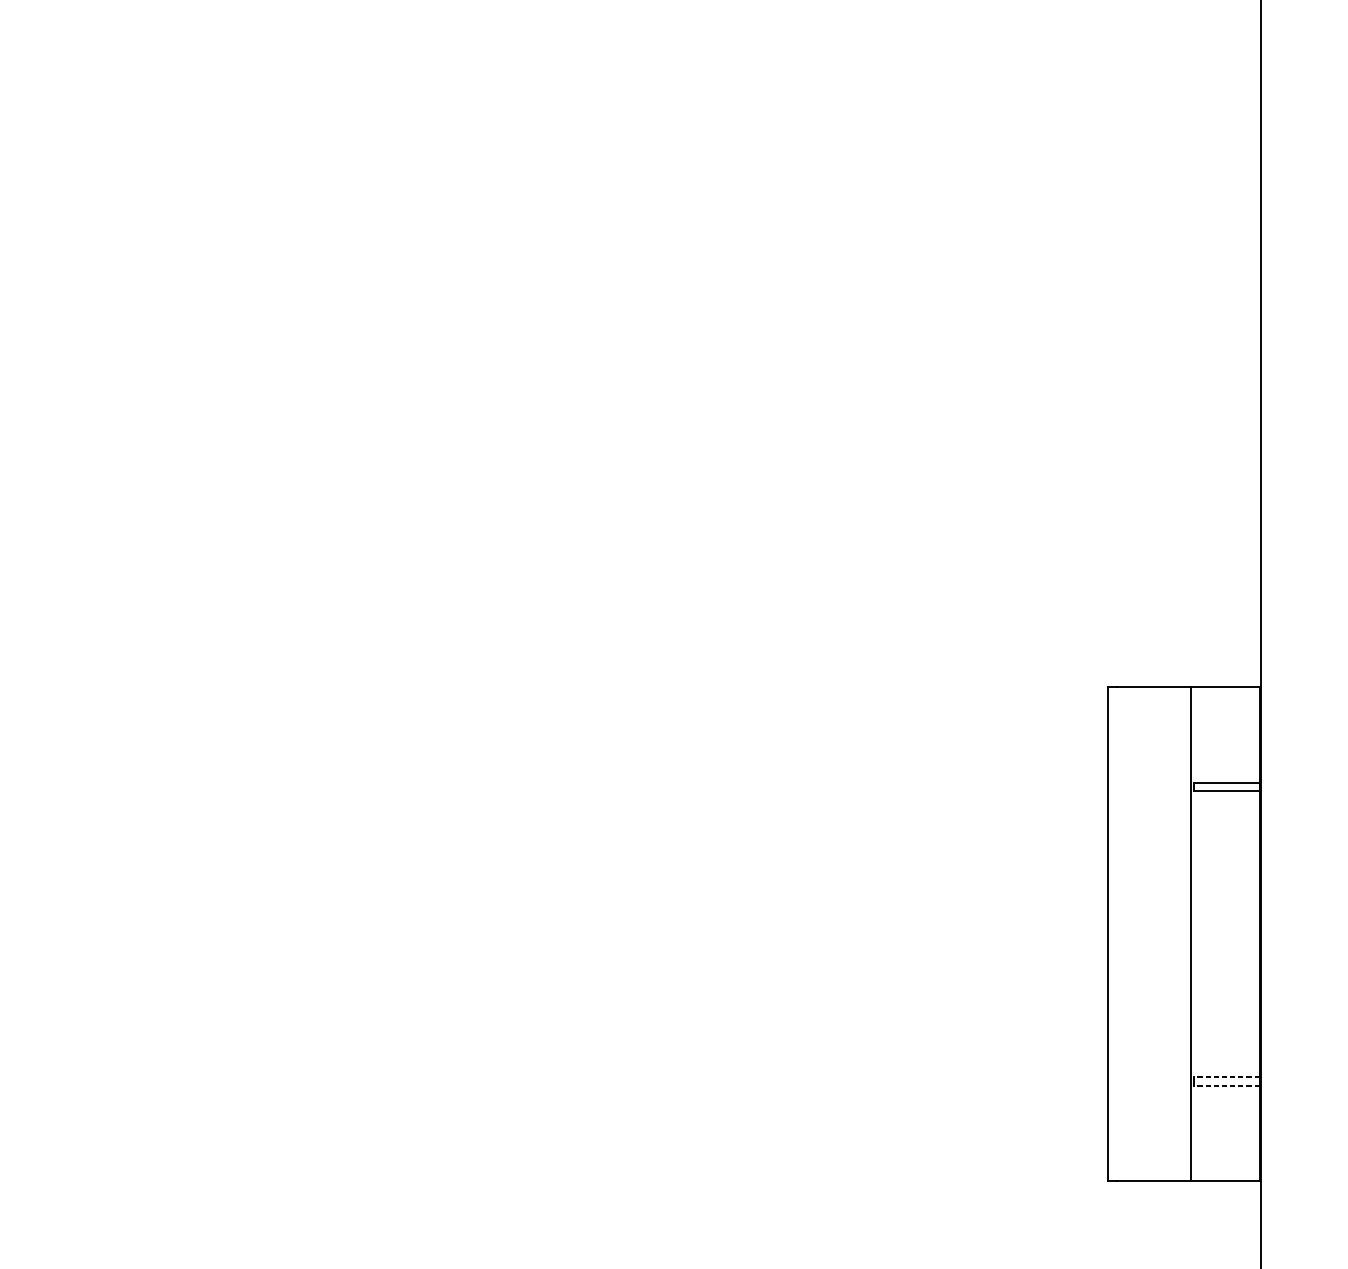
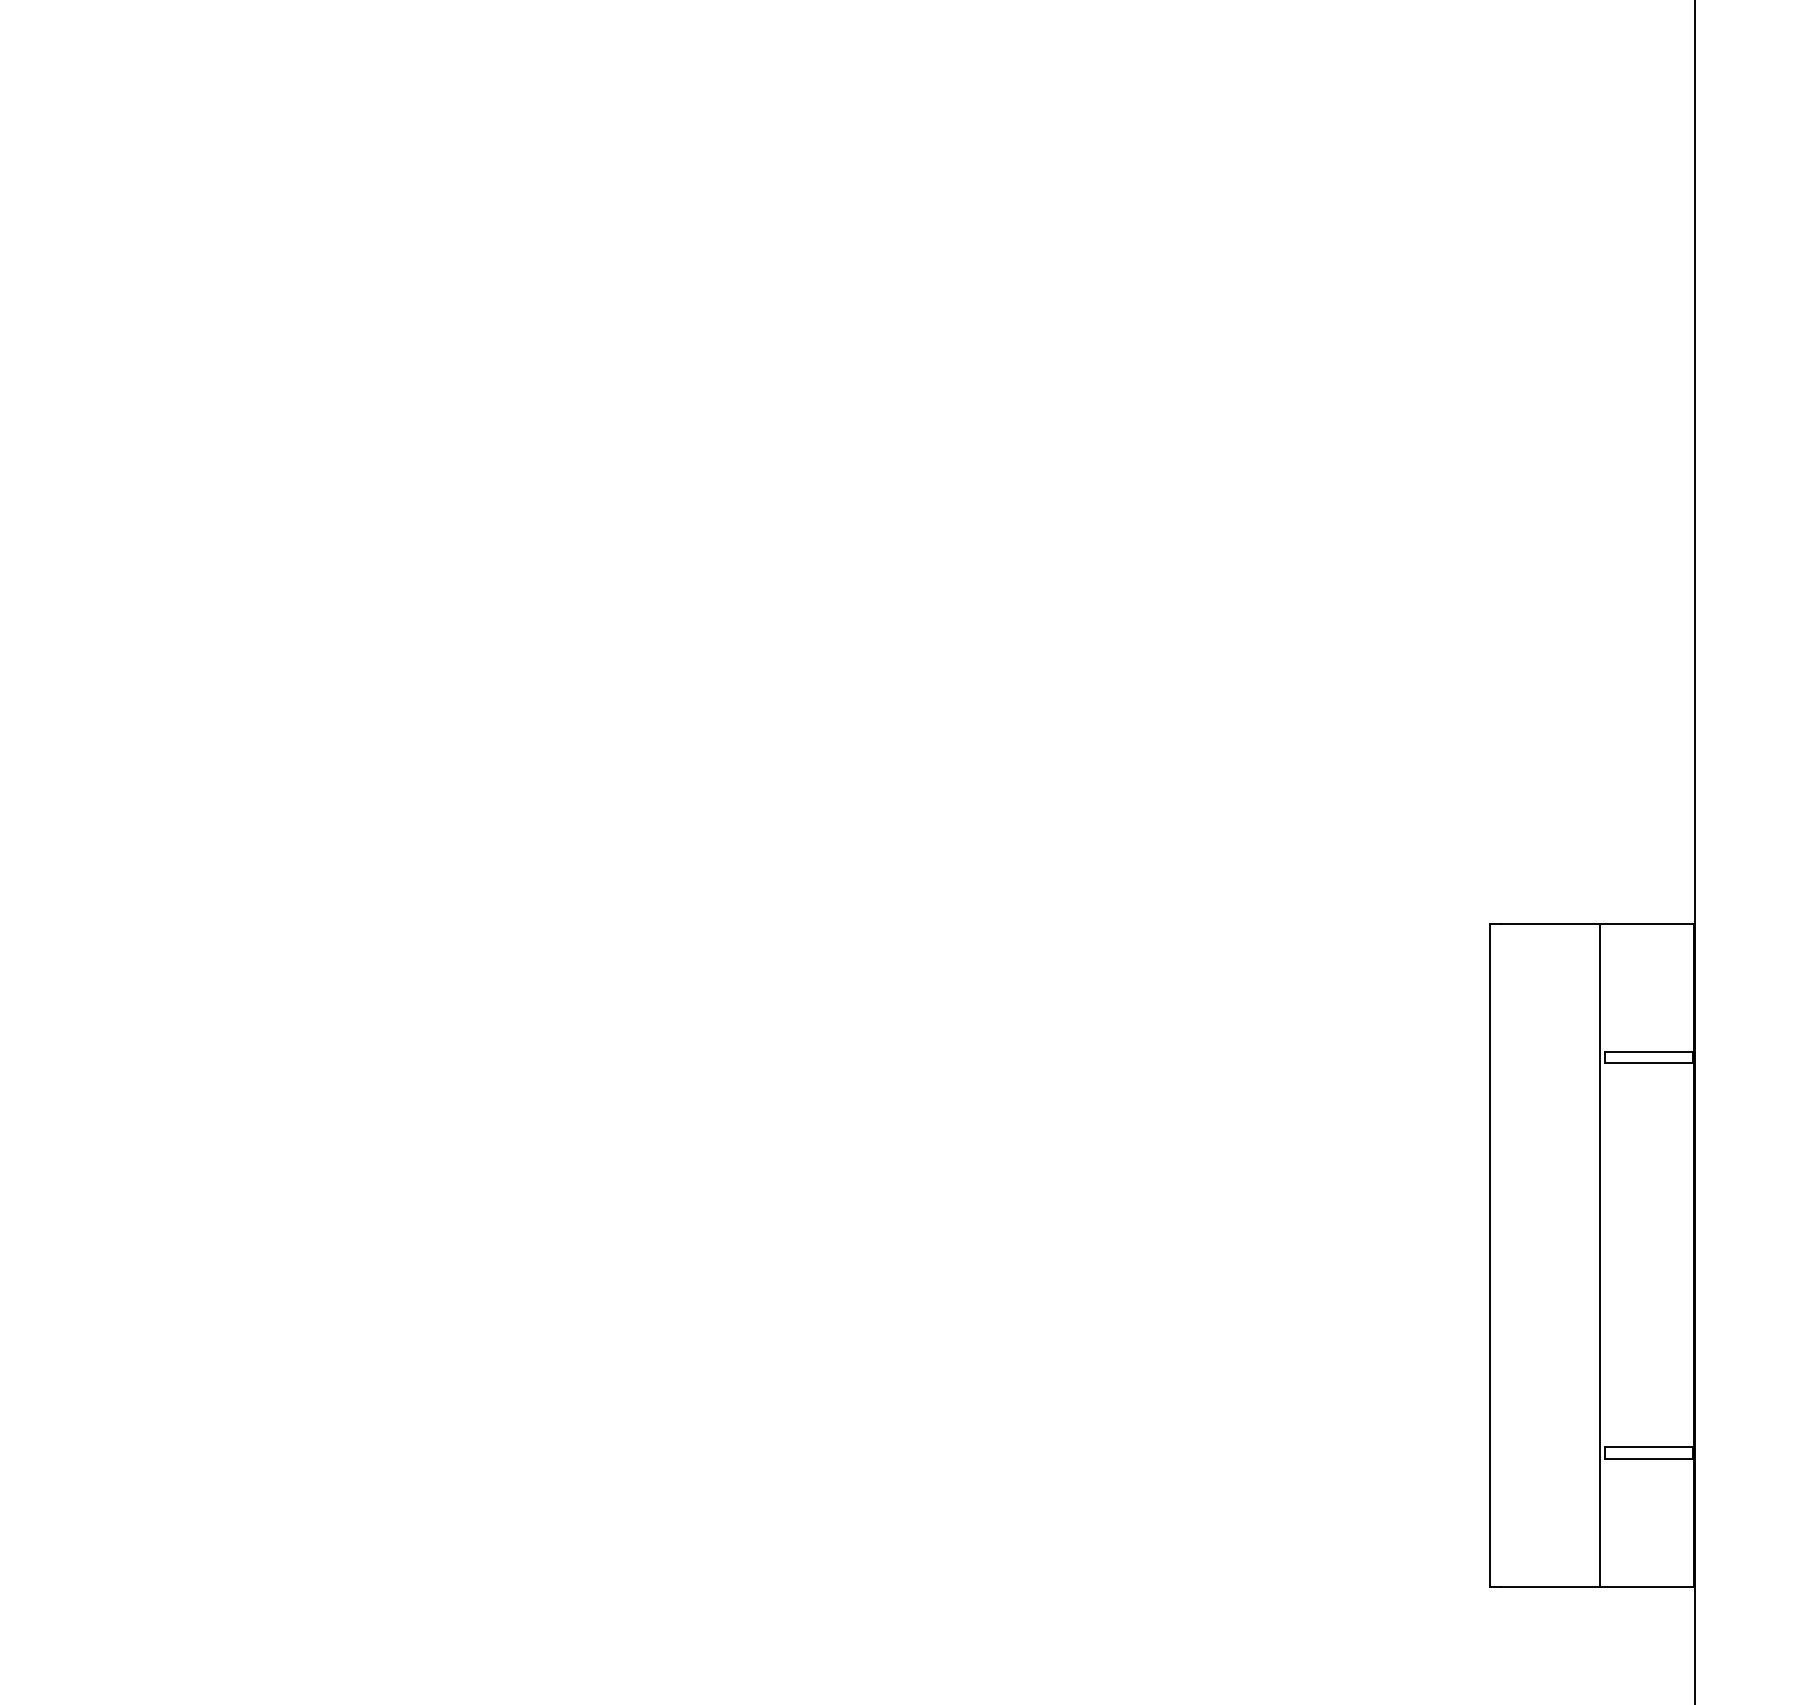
line: (1226, 1077) -> (1648, 1447), dashed -> solid
line: (1226, 1085) -> (1648, 1458), dashed -> solid

